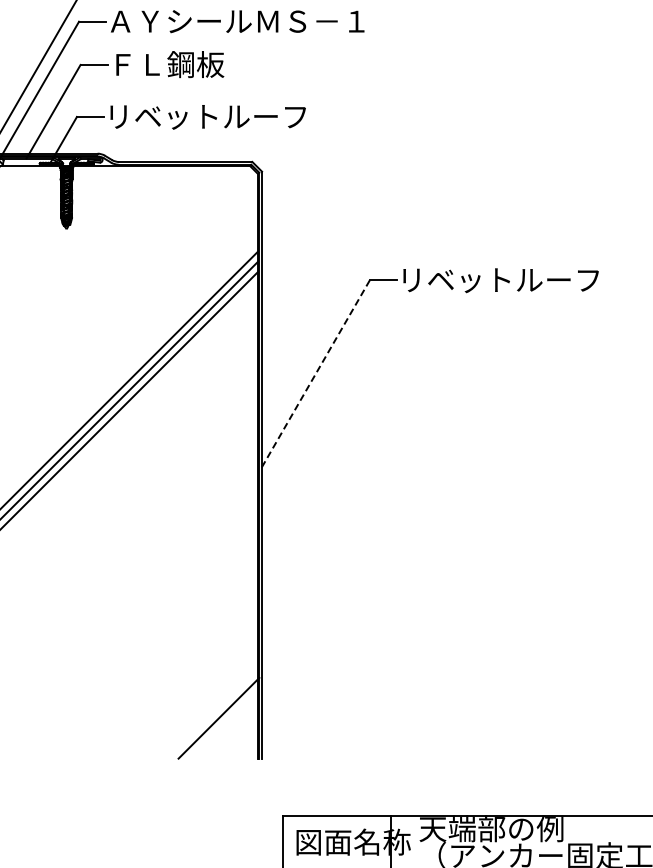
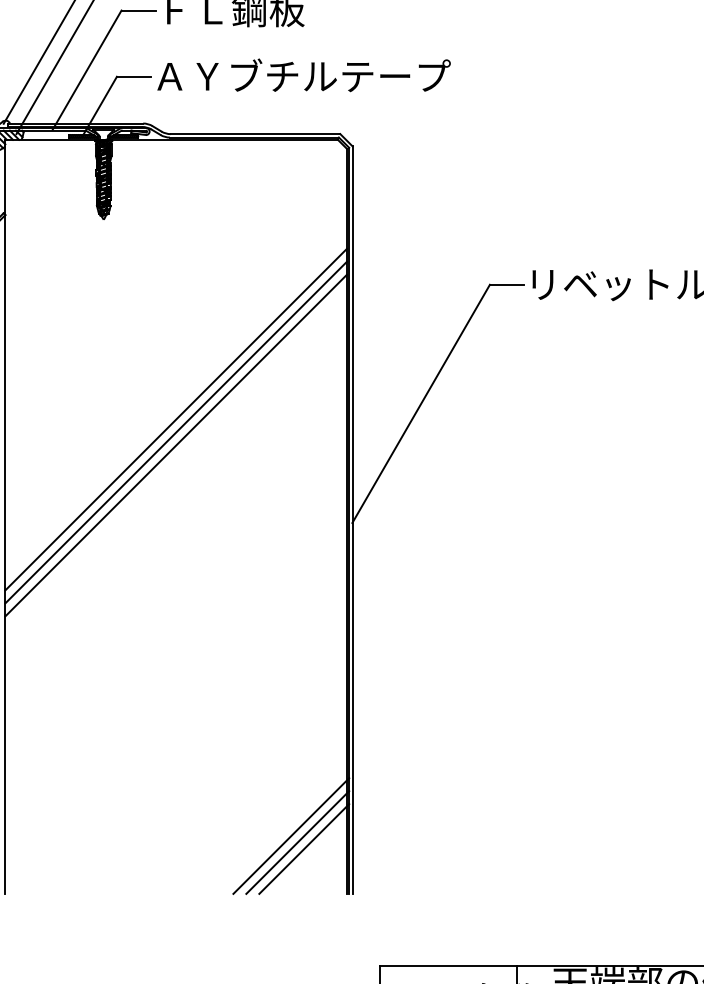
text: (223, 115) -> (303, 74), リベットルーフ -> ＡＹブチルテープ
line: (315, 373) -> (420, 403), dashed -> solid
line: (213, 712) -> (290, 835), added
line: (223, 723) -> (303, 849), added

